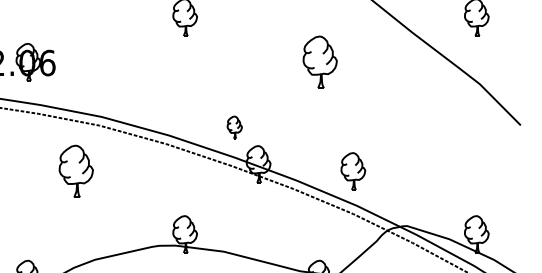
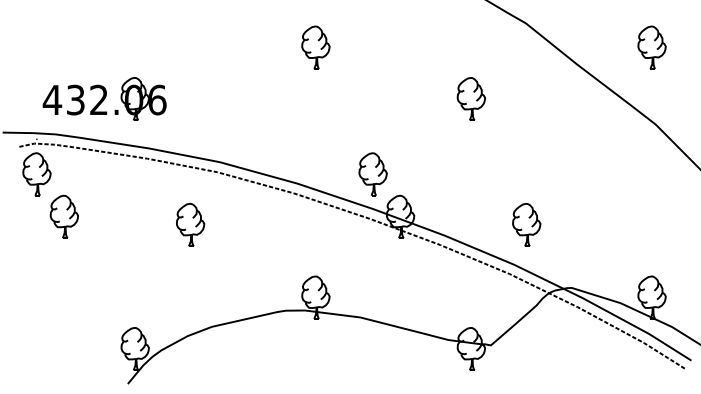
part: (319, 61) -> (470, 98), size x0.71
part: (234, 127) -> (372, 174), size x1.67
part: (76, 171) -> (190, 224), size x0.71
part: (353, 171) -> (526, 224), moved

